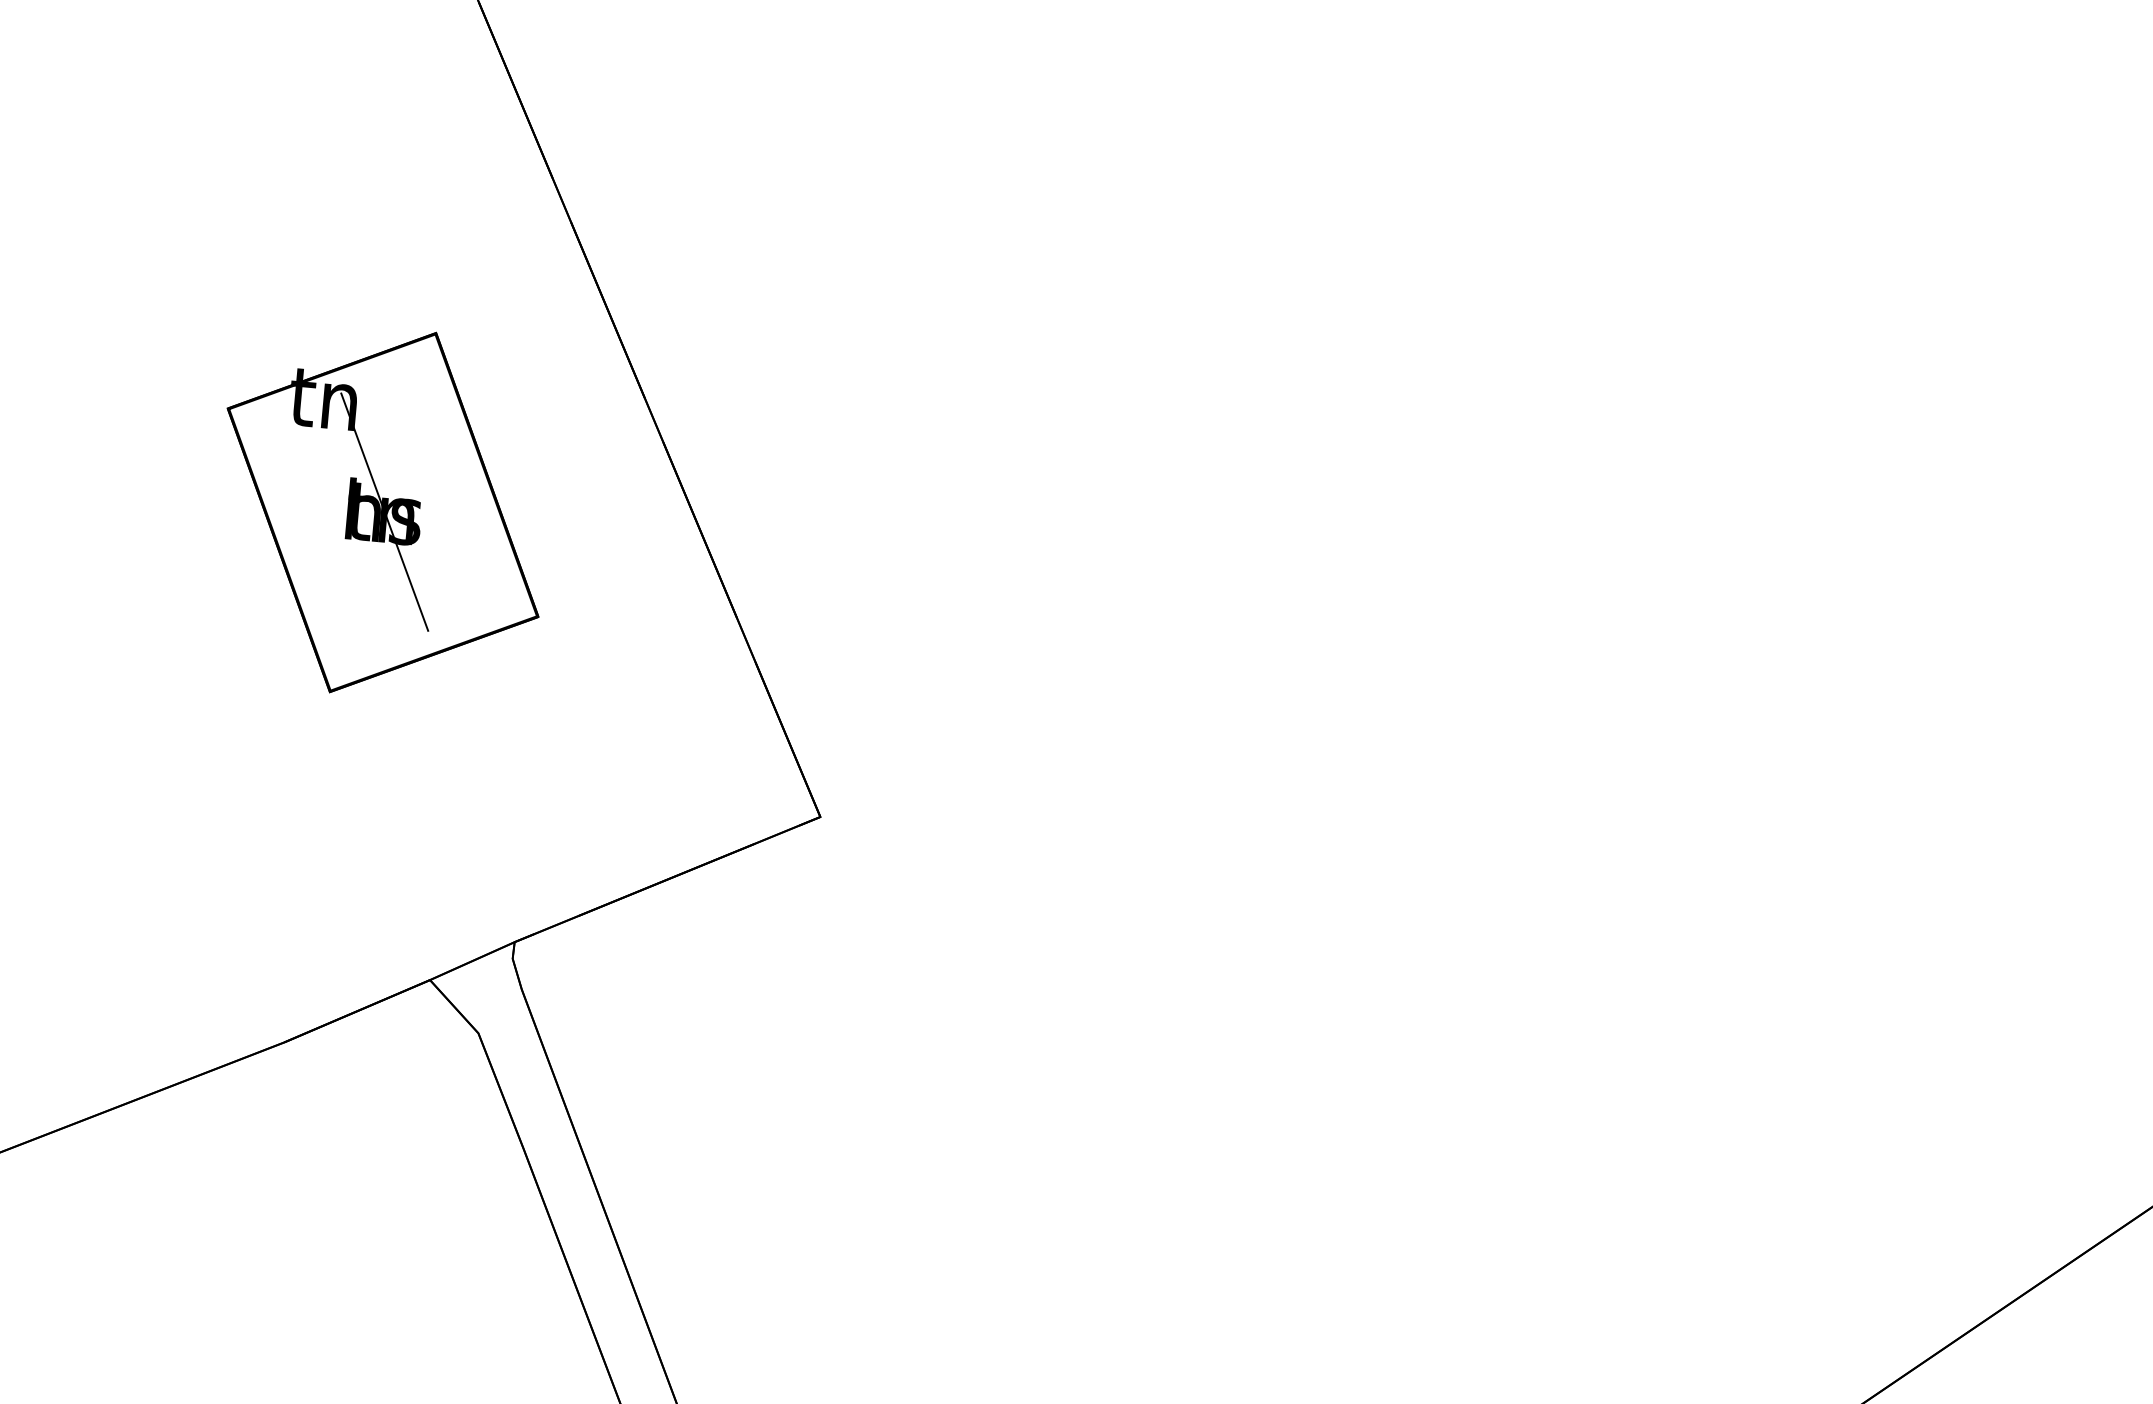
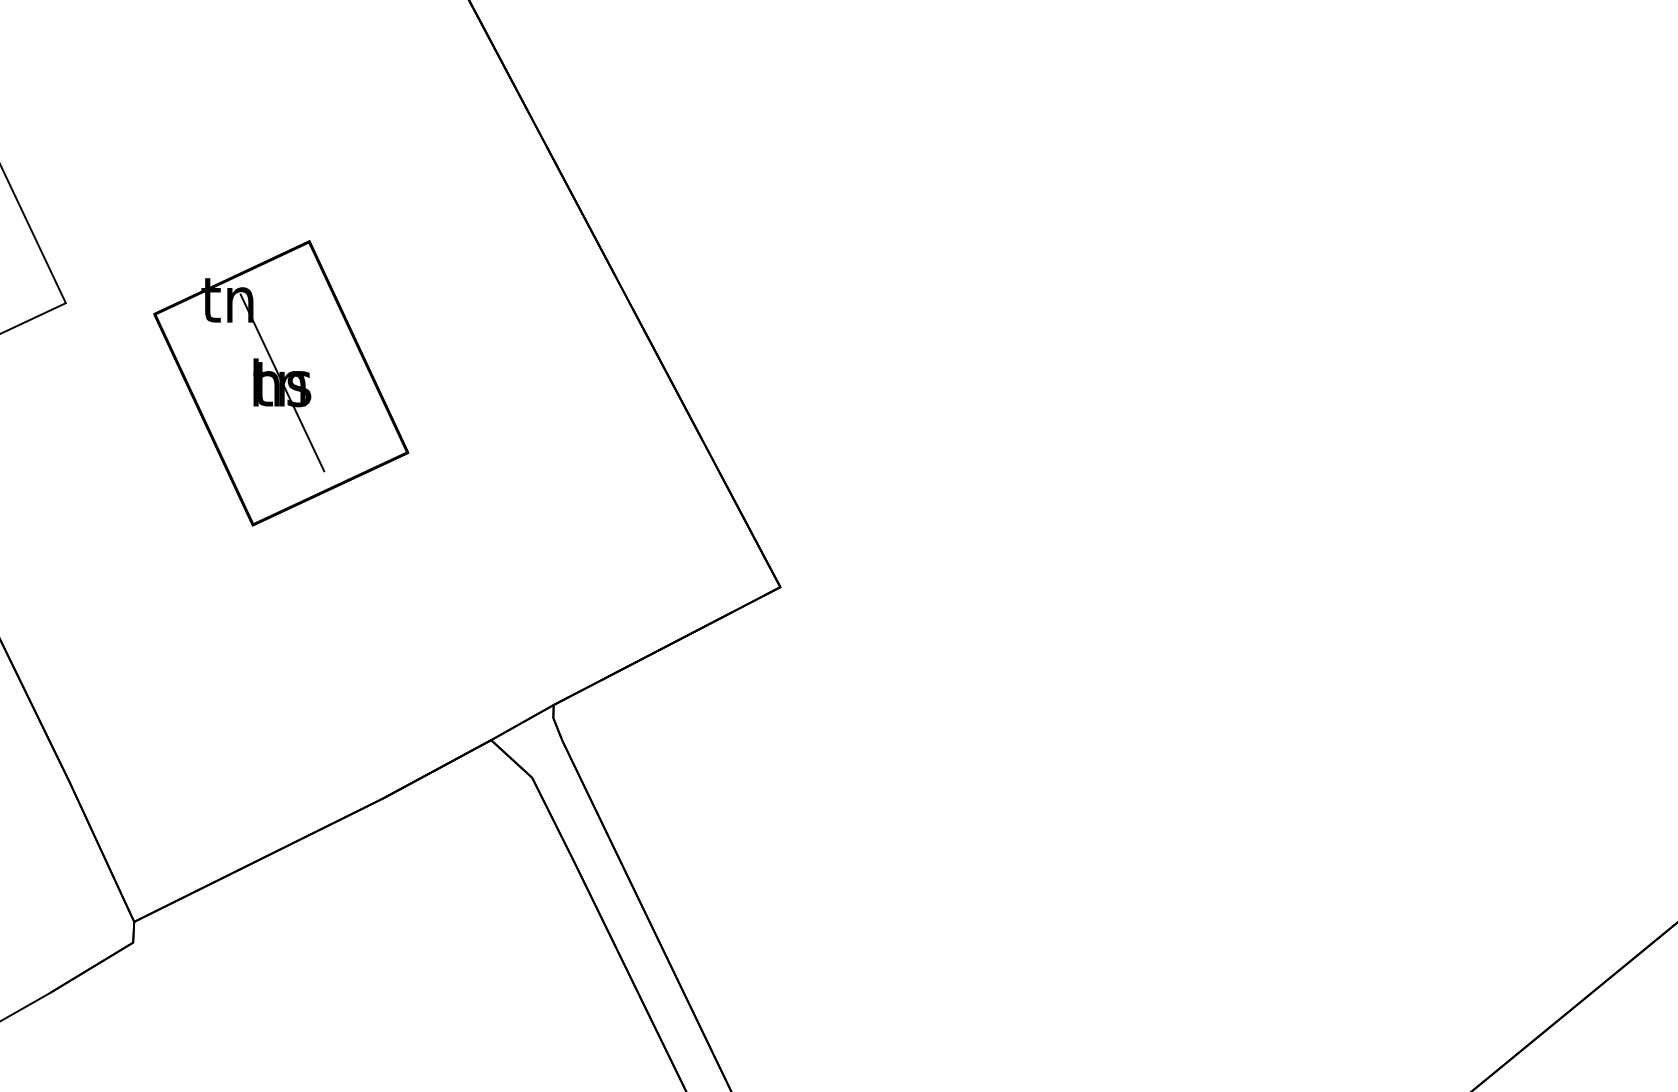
part: (383, 512) -> (281, 383), moved

